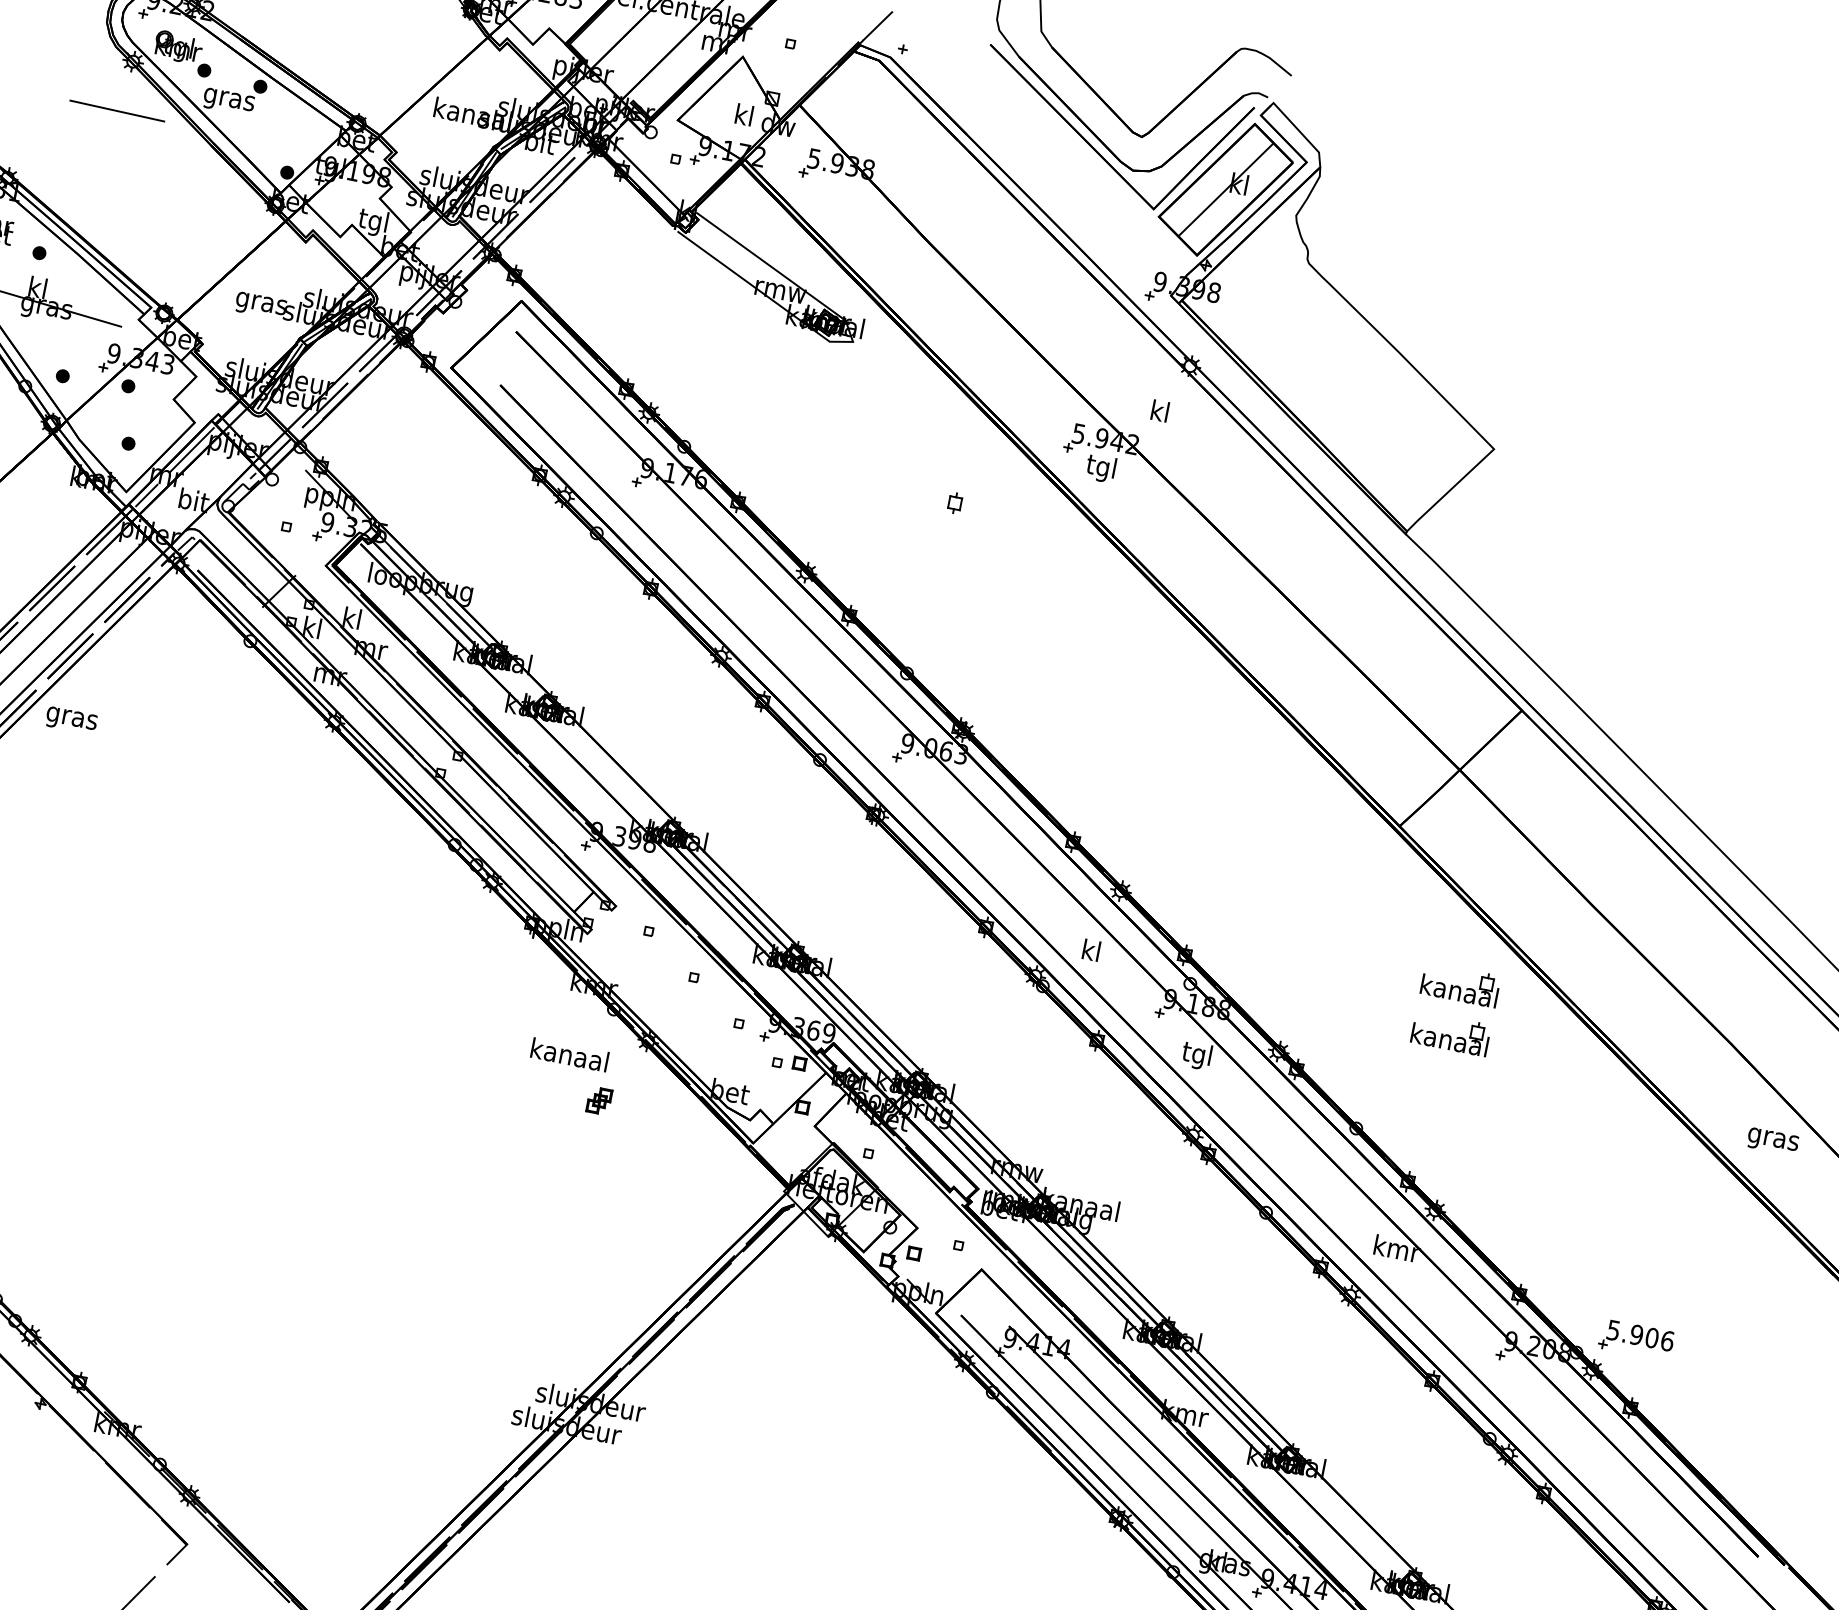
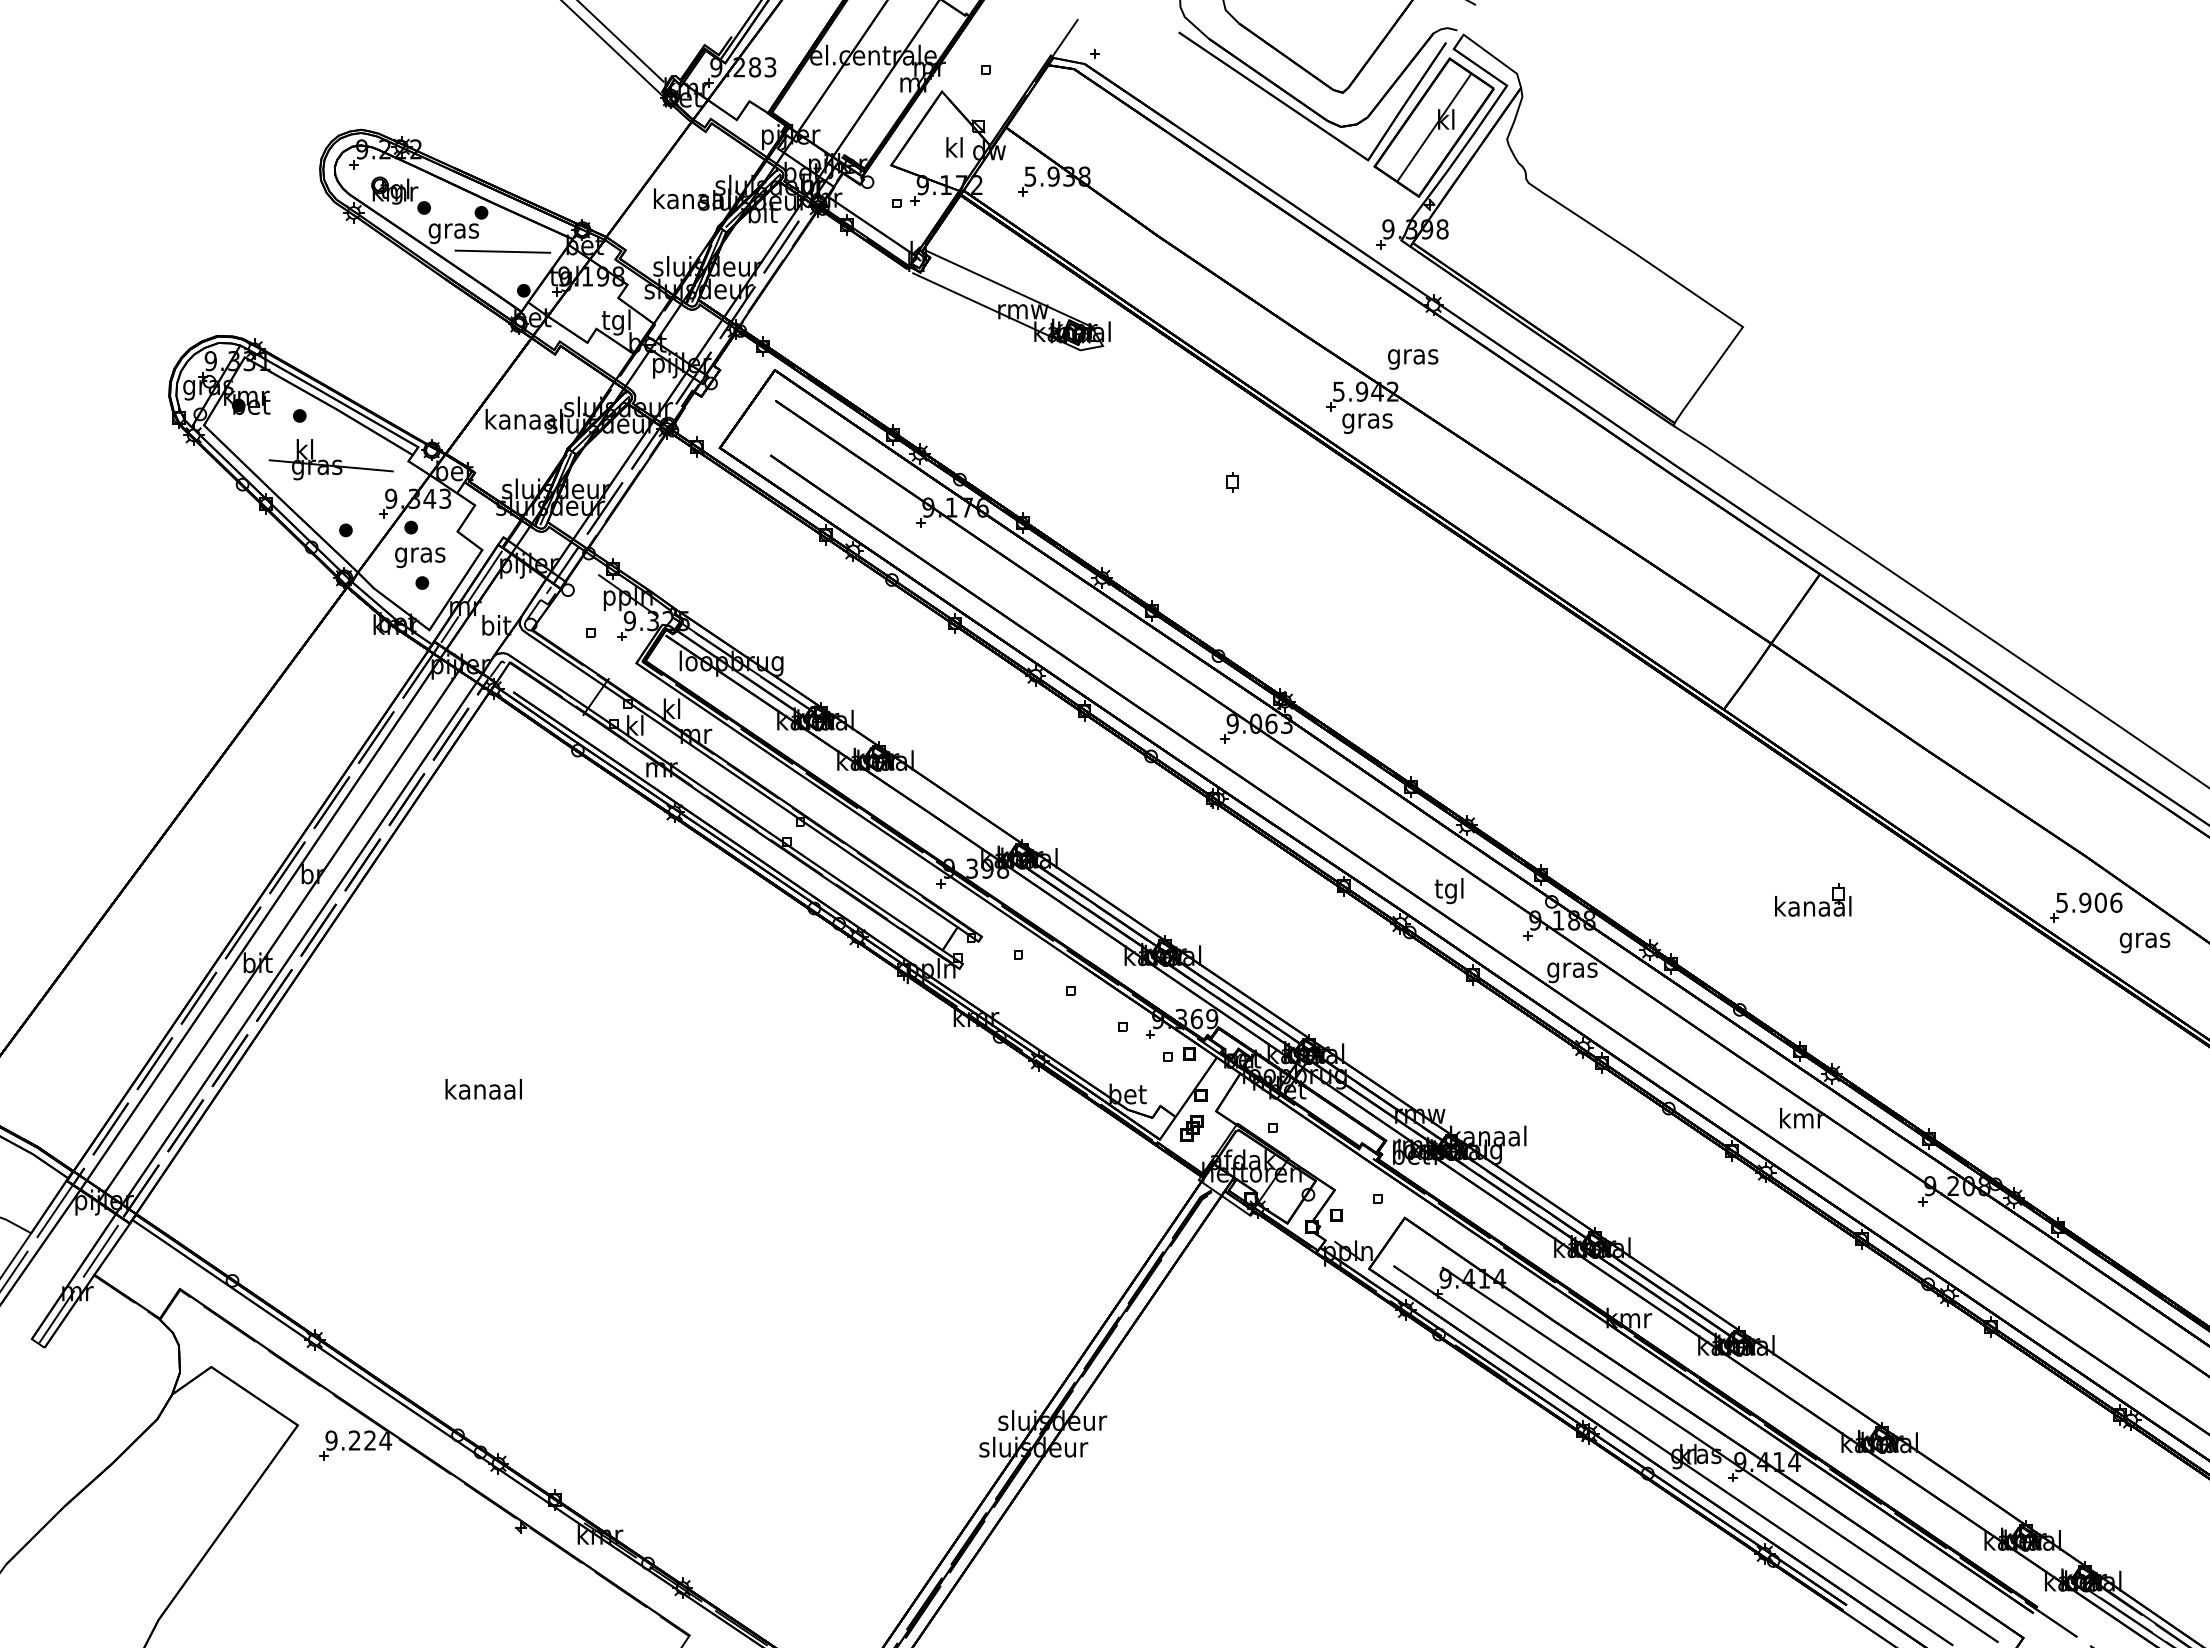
line: (117, 110) -> (502, 251), moved
text: (261, 302) -> (523, 421), gras -> kanaal
text: (1160, 413) -> (1413, 356), kl -> gras
text: (1101, 468) -> (1367, 420), tgl -> gras
text: (71, 720) -> (420, 557), moved
text: (1089, 953) -> (1448, 891), kl -> tgl
part: (1461, 984) -> (1813, 850), removed
text: (569, 1055) -> (483, 1089), moved
text: (1197, 1056) -> (1572, 970), tgl -> gras
part: (598, 1101) -> (1191, 1128), moved
part: (1636, 1339) -> (2086, 907), moved

